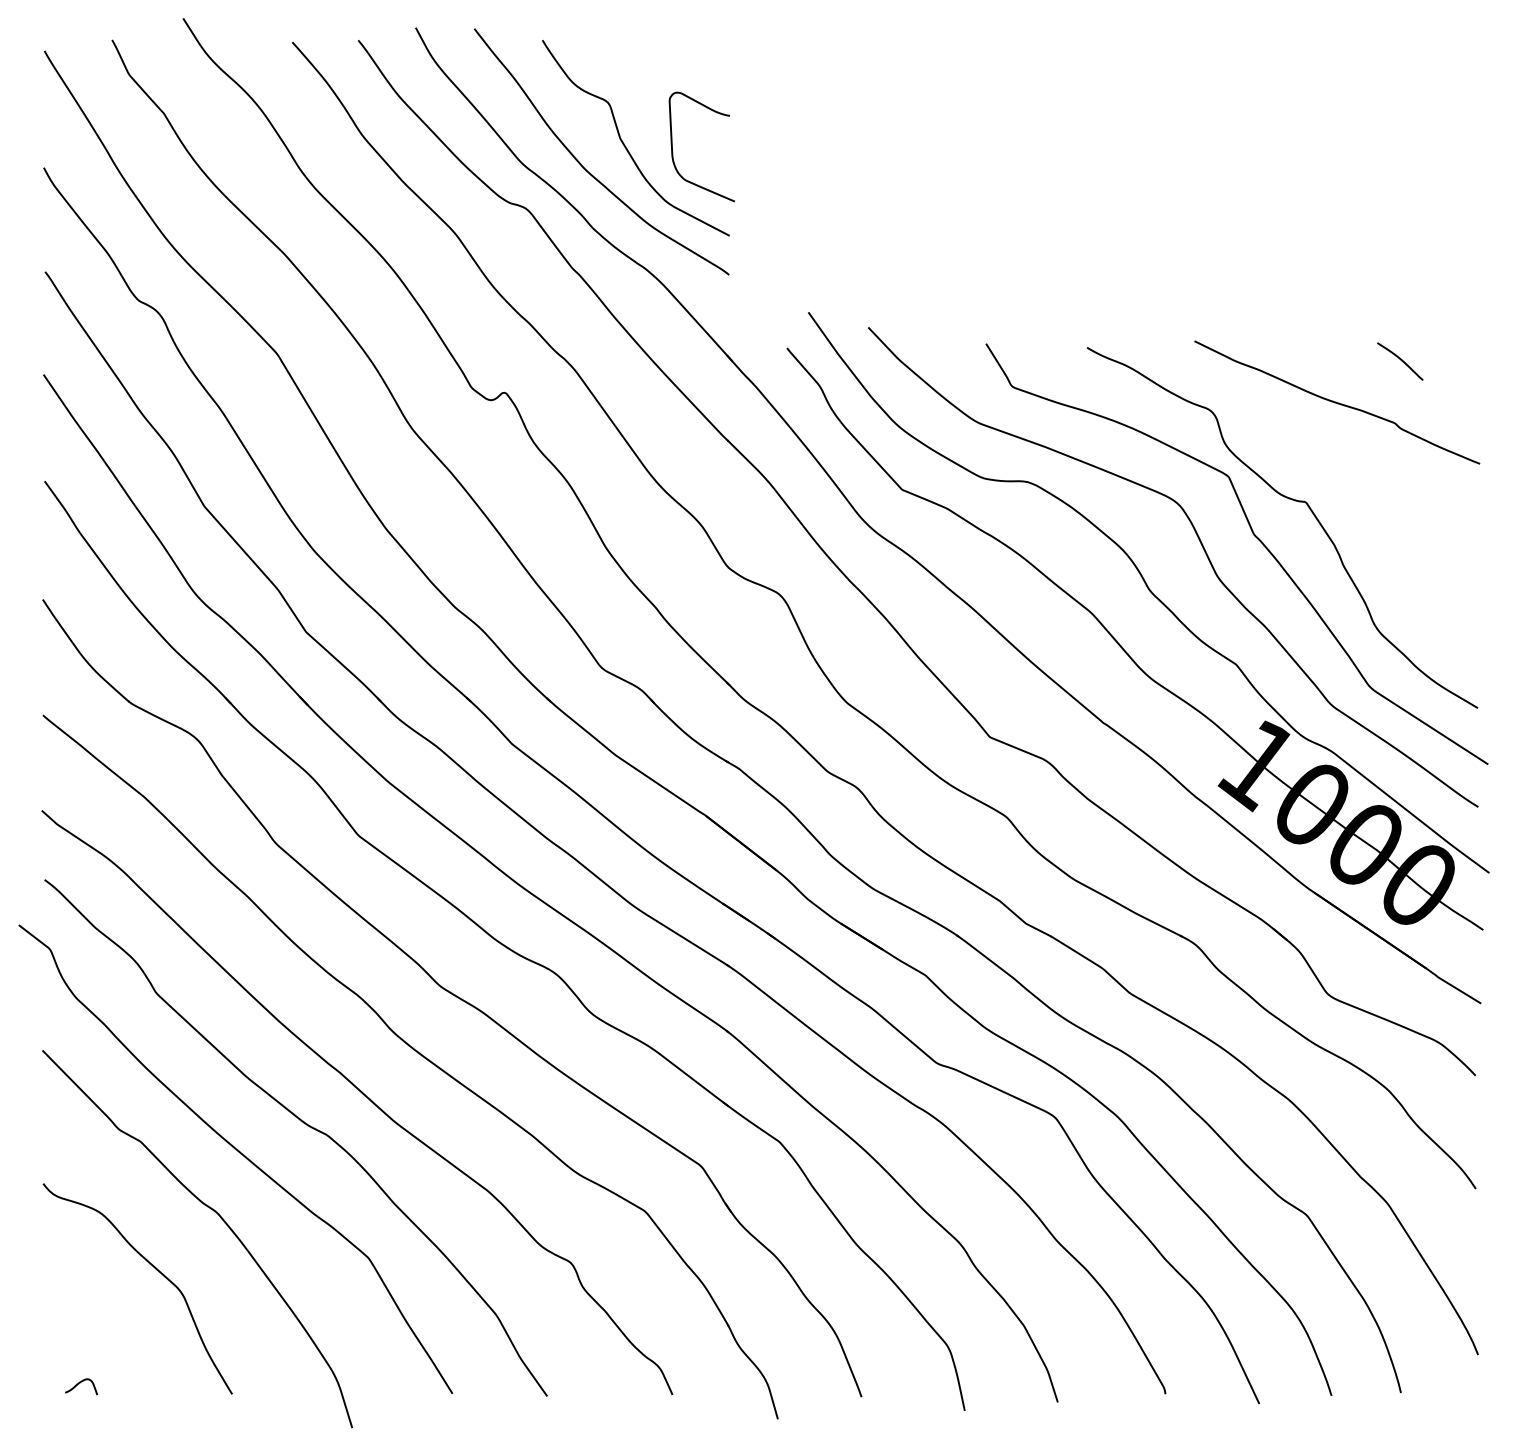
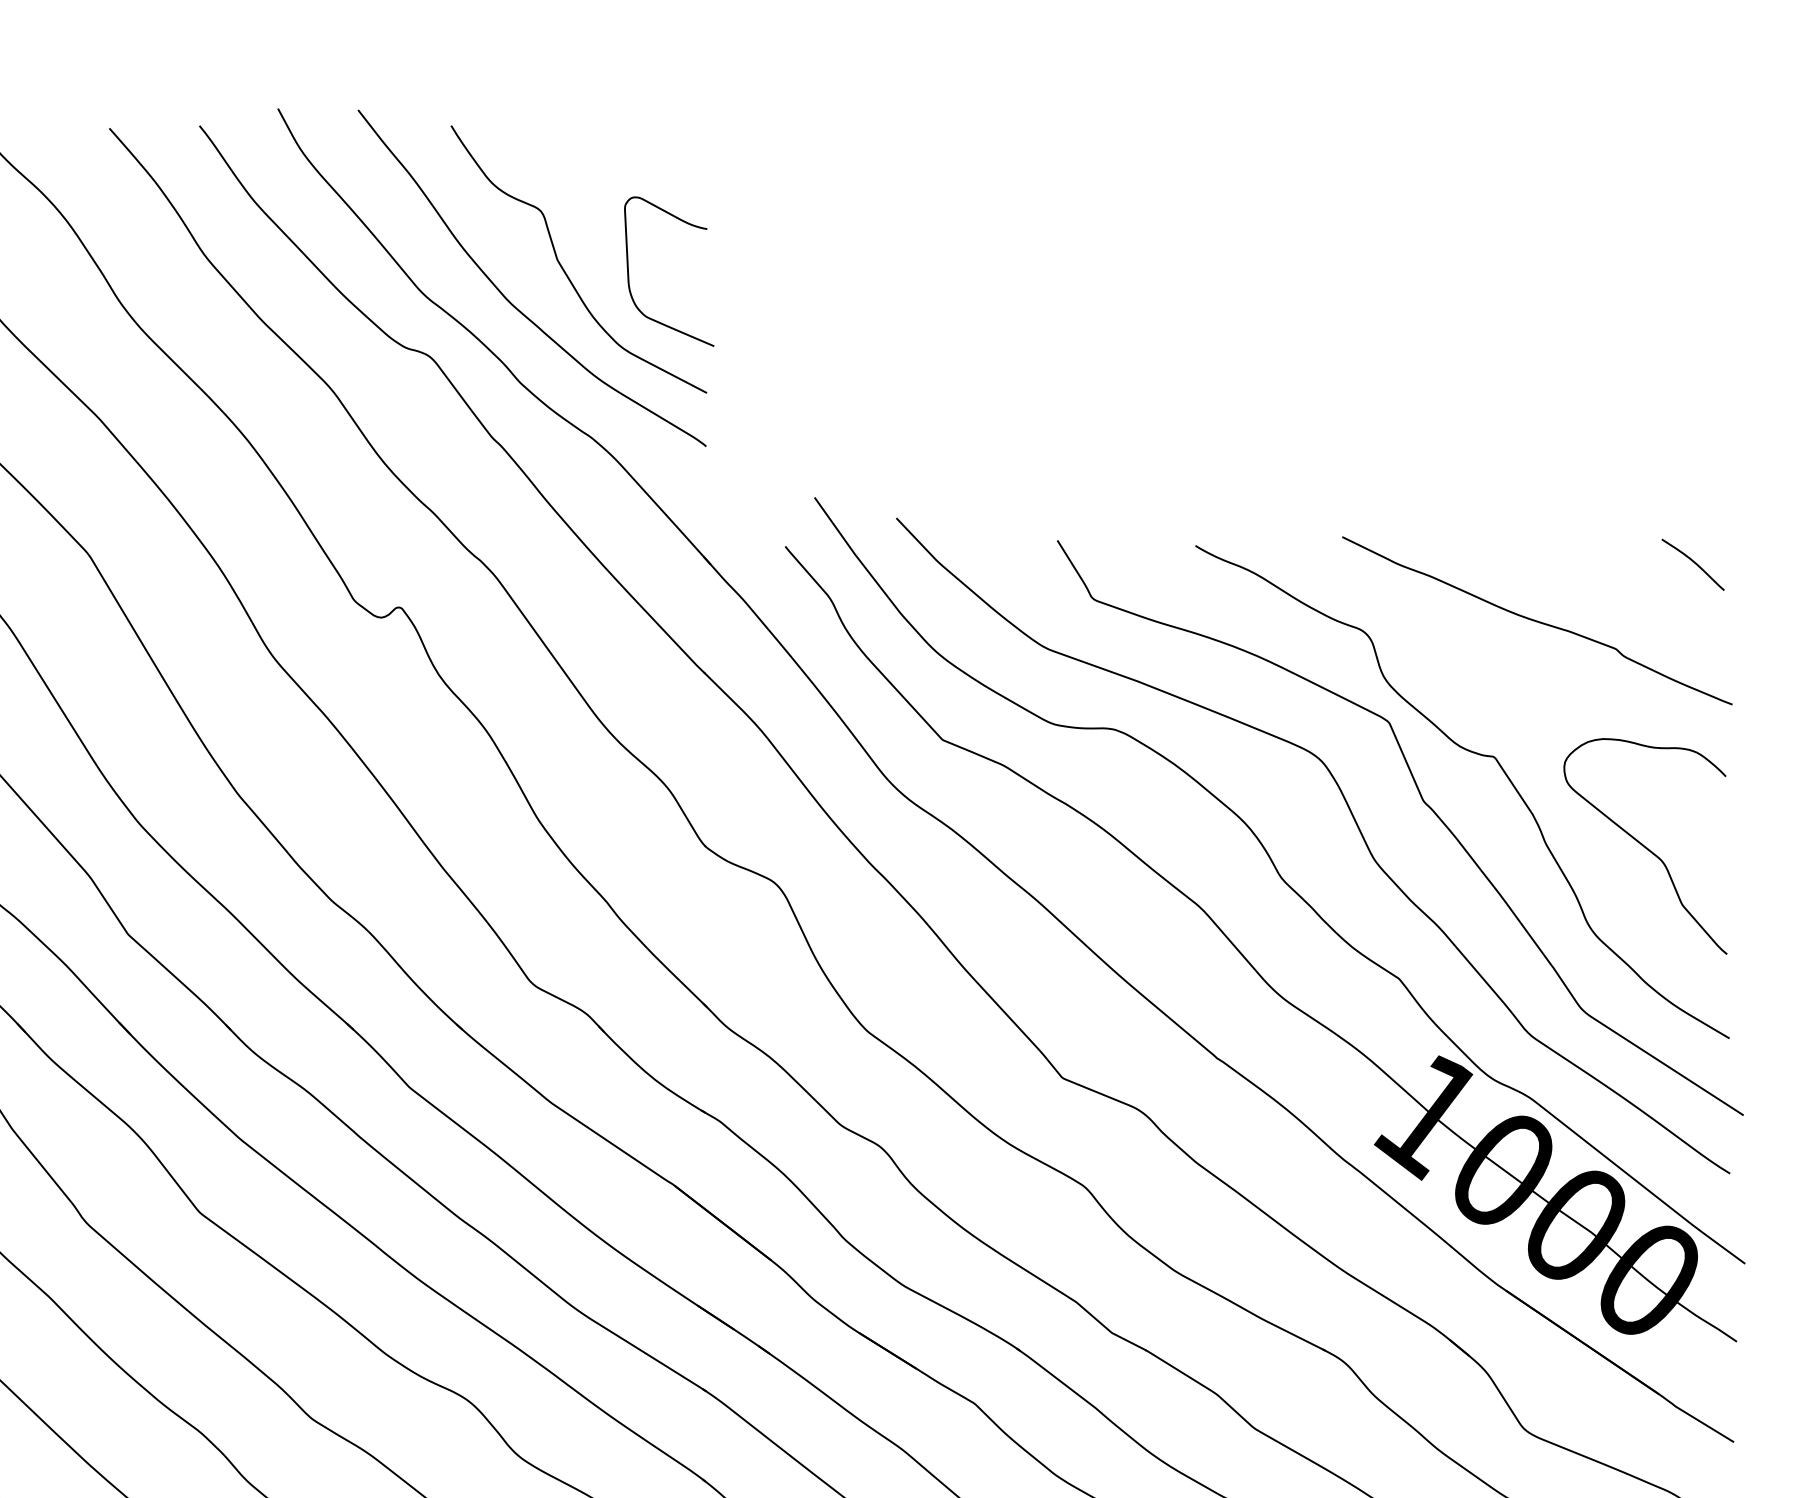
curve: (1400, 360) -> (1693, 563), moved
curve: (1416, 567) -> (1645, 846), added

